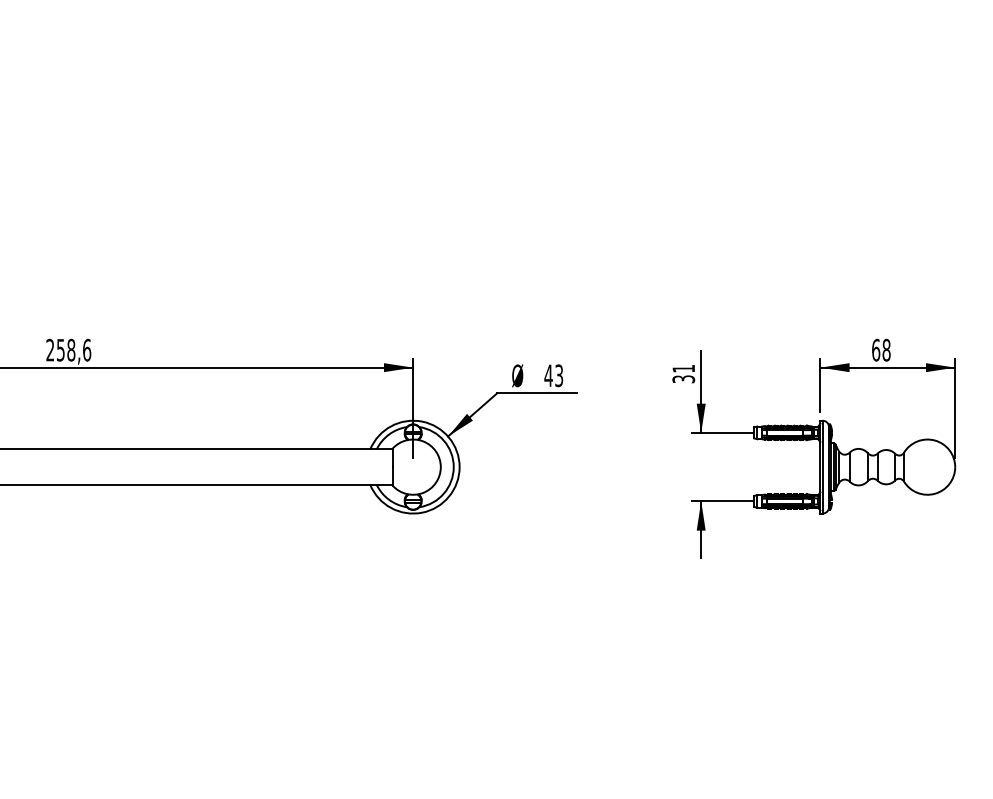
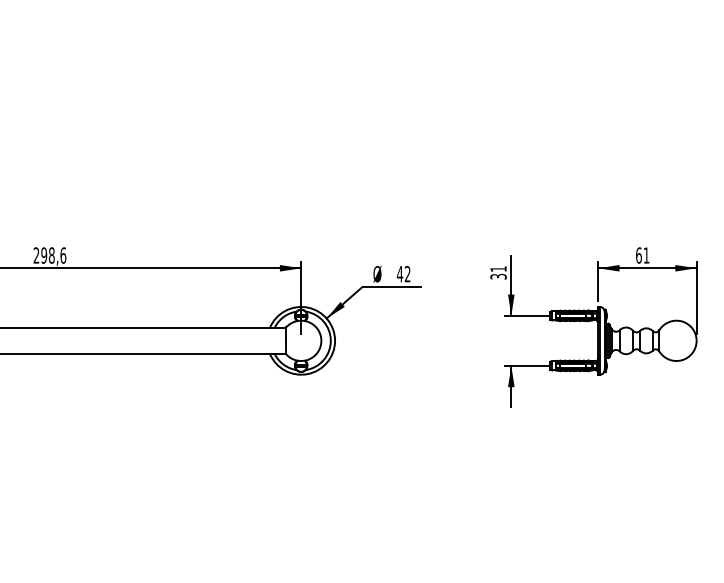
text: (60, 349) -> (43, 255), 258,6 -> 298,6
text: (886, 349) -> (646, 255), 68 -> 61
text: (559, 376) -> (407, 274), 43 -> 42

